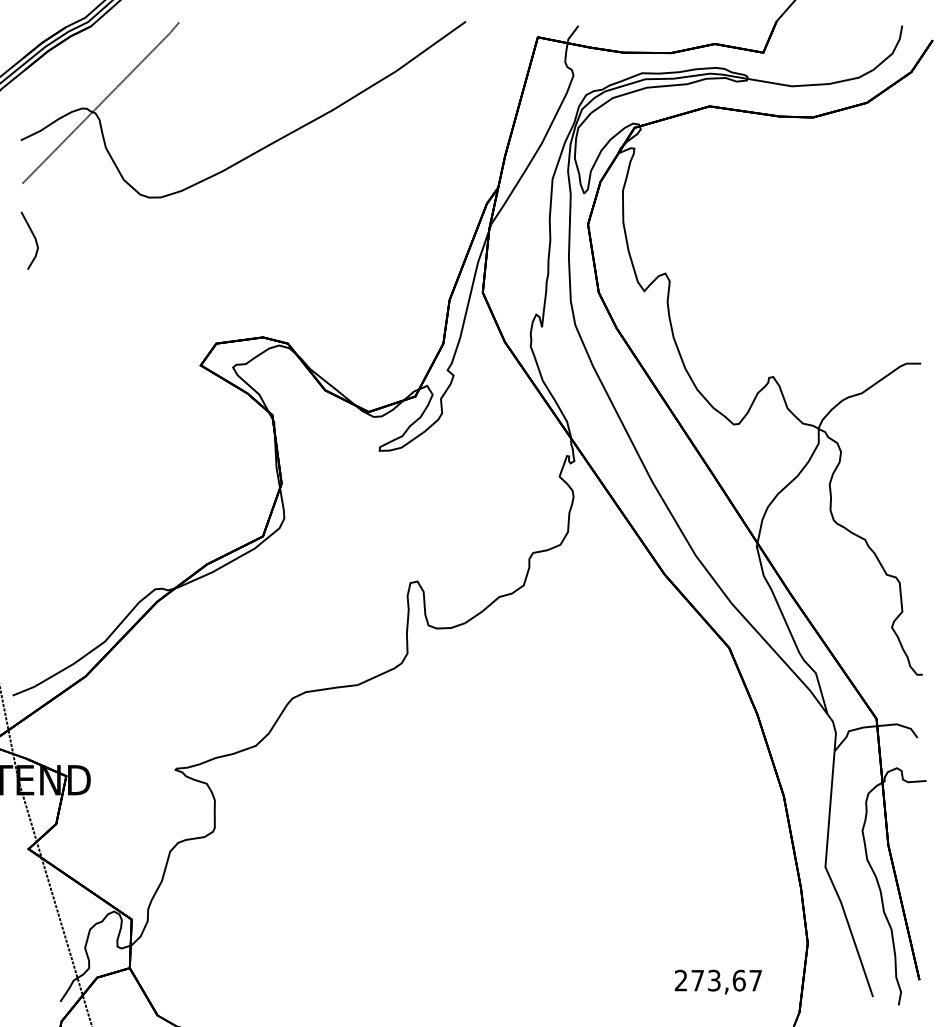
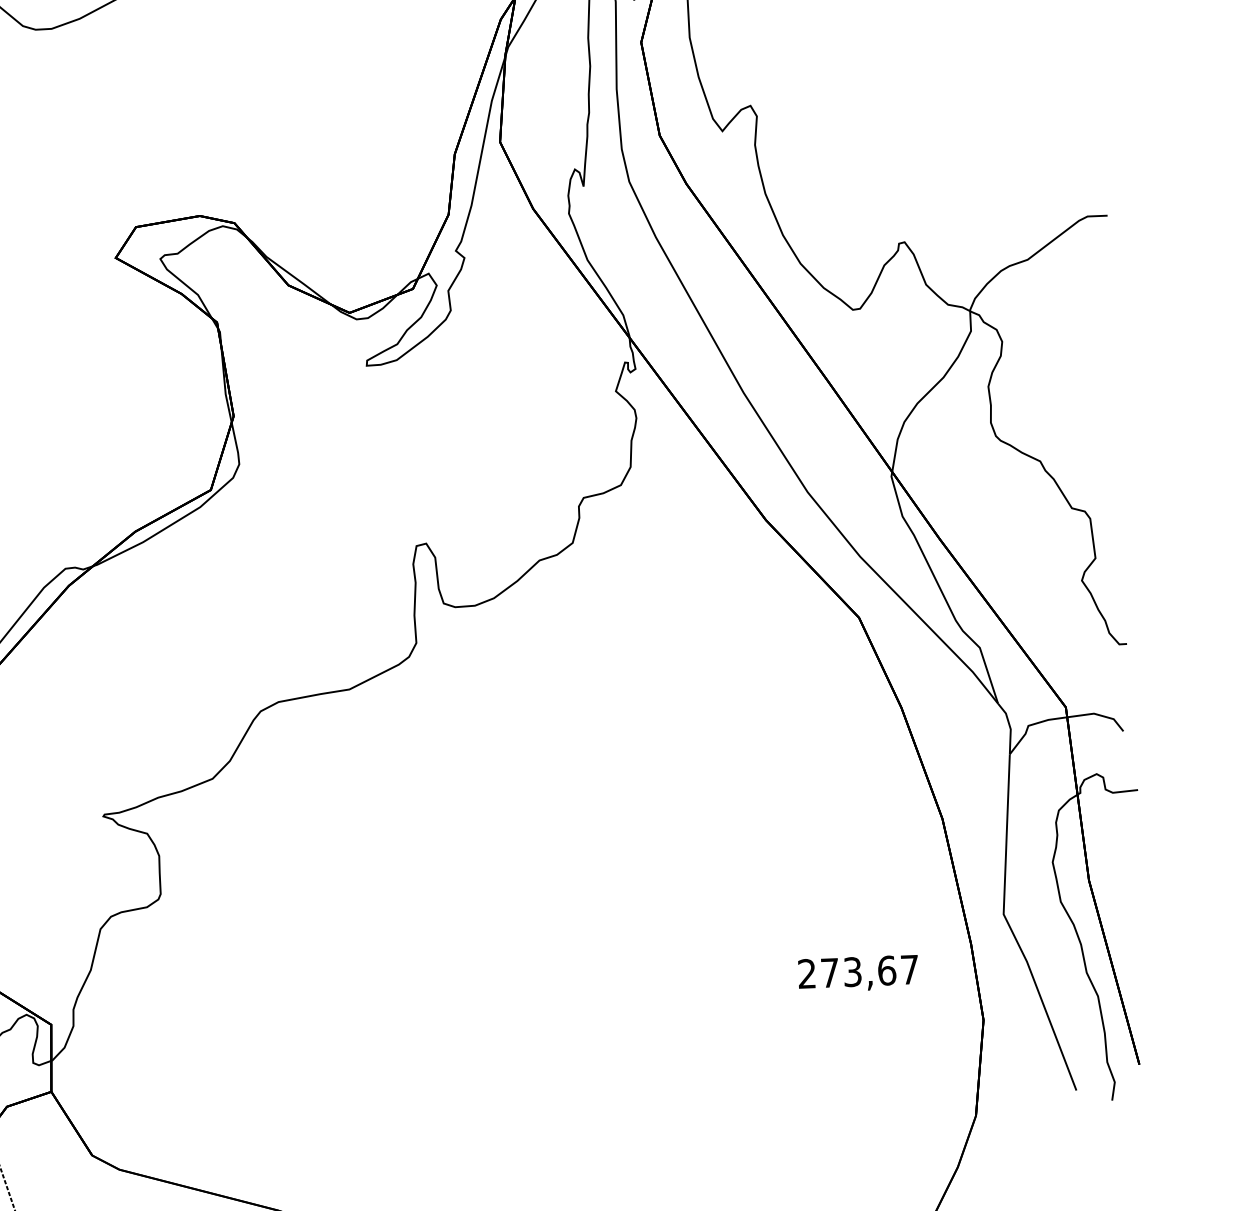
text: (718, 981) -> (858, 973), moved

